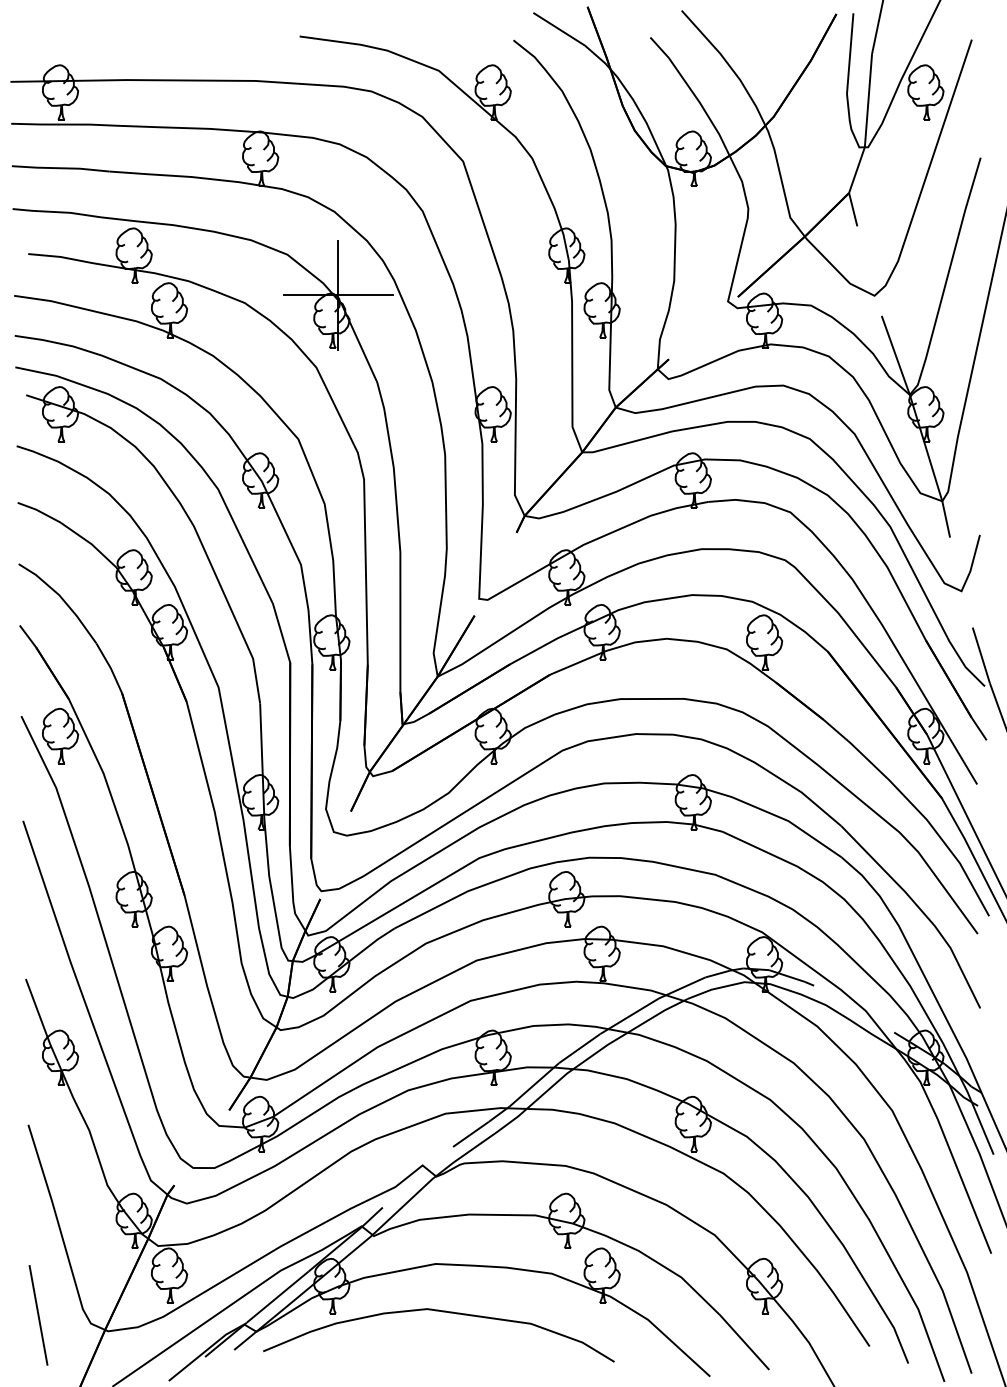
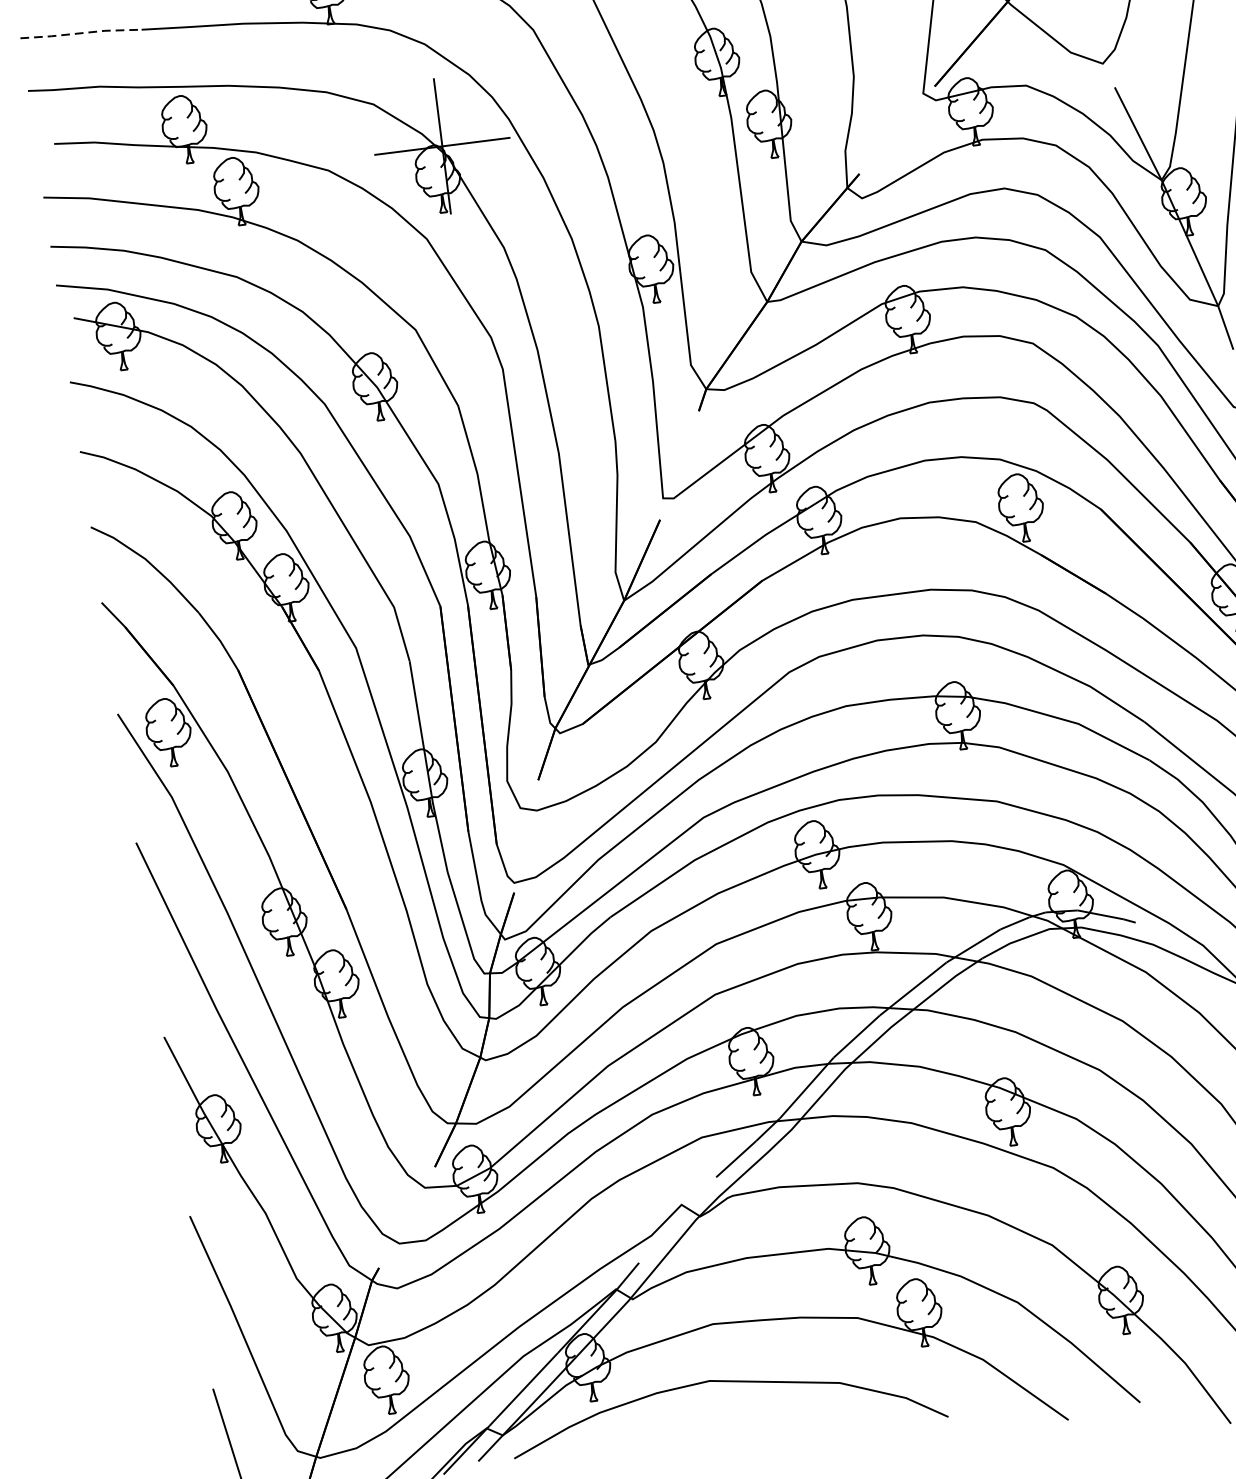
line: (61, 168) -> (81, 33), solid -> dashed

